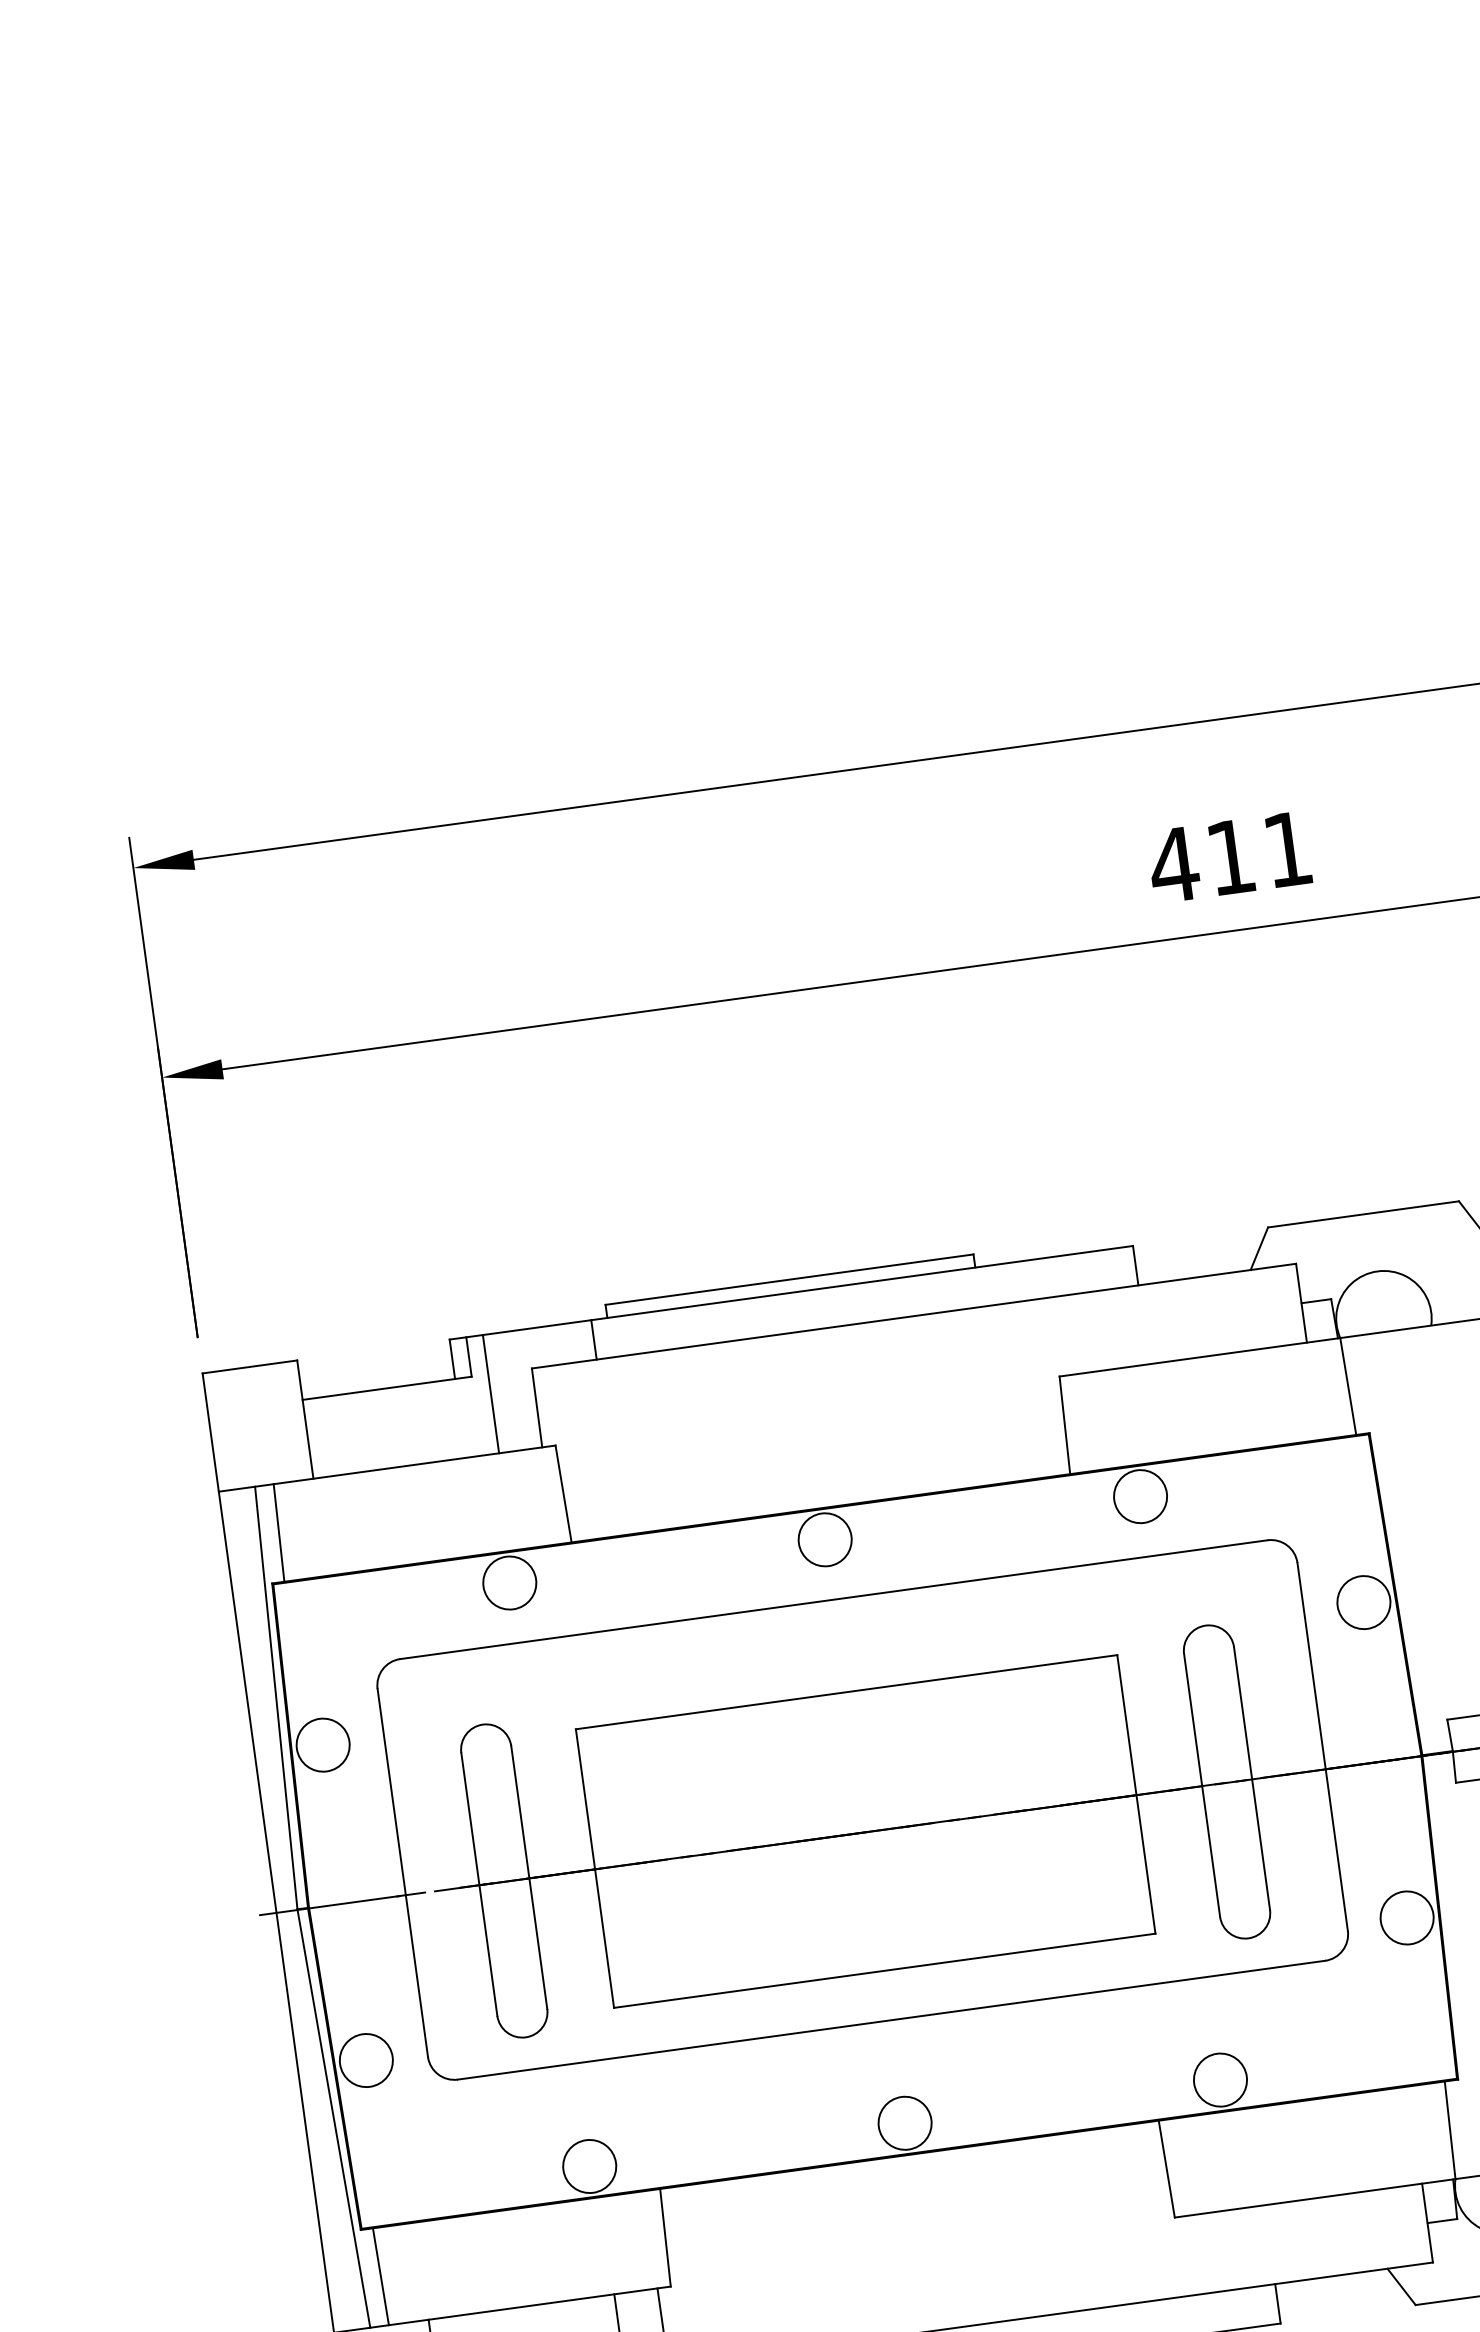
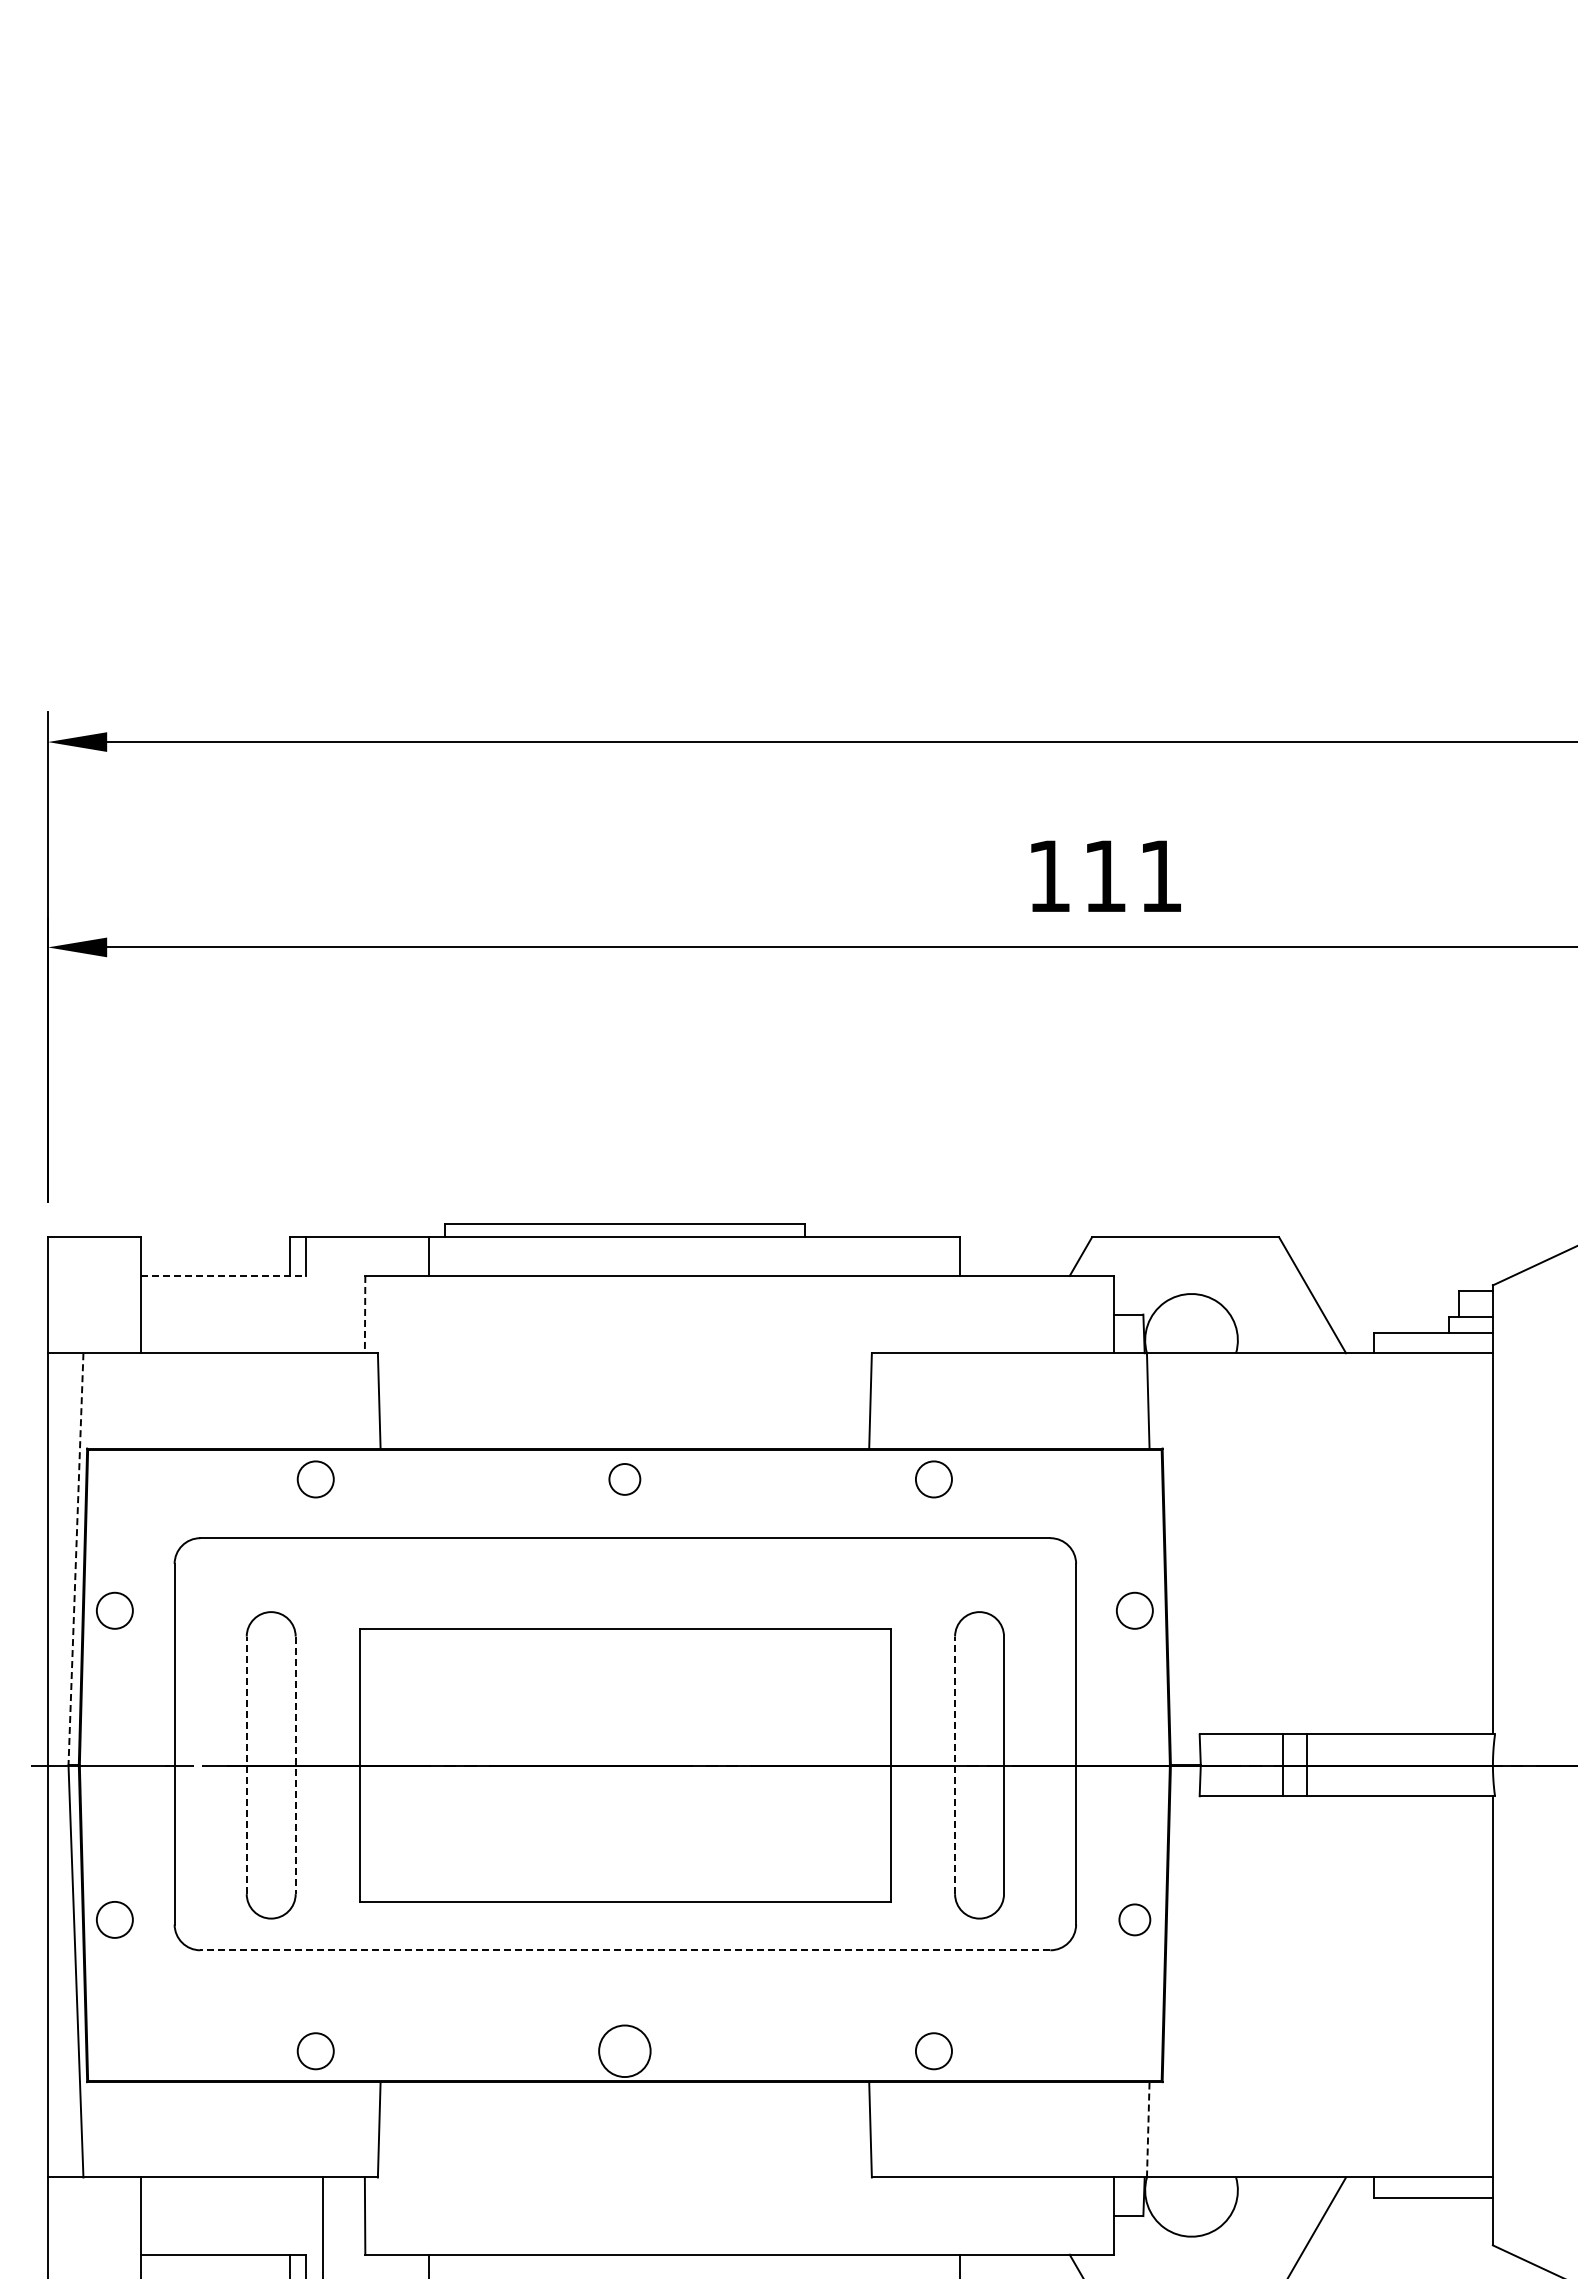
text: (1174, 864) -> (1049, 875), 411 -> 111
line: (387, 1387) -> (223, 1275), solid -> dashed
line: (490, 1394) -> (322, 1295), removed
line: (537, 1407) -> (365, 1314), solid -> dashed
circle: (1140, 1496) -> (933, 1479), size x0.7
line: (279, 1532) -> (100, 1400), removed
circle: (824, 1539) -> (624, 1479), size x0.6
circle: (509, 1583) -> (315, 1479), size x0.7
circle: (1363, 1602) -> (1134, 1610), size x0.7
line: (275, 1698) -> (75, 1559), solid -> dashed
circle: (322, 1744) -> (114, 1610), size x0.7
line: (1202, 1785) -> (955, 1765), solid -> dashed
line: (529, 1877) -> (295, 1765), solid -> dashed
line: (479, 1884) -> (246, 1765), solid -> dashed
circle: (1406, 1917) -> (1134, 1919), size x0.6
line: (891, 2020) -> (625, 1950), solid -> dashed
circle: (365, 2060) -> (114, 1919), size x0.7
circle: (1220, 2080) -> (933, 2051), size x0.7
line: (1450, 2129) -> (1148, 2129), solid -> dashed
circle: (589, 2166) -> (315, 2051), size x0.7
line: (380, 2276) -> (100, 2129), removed

